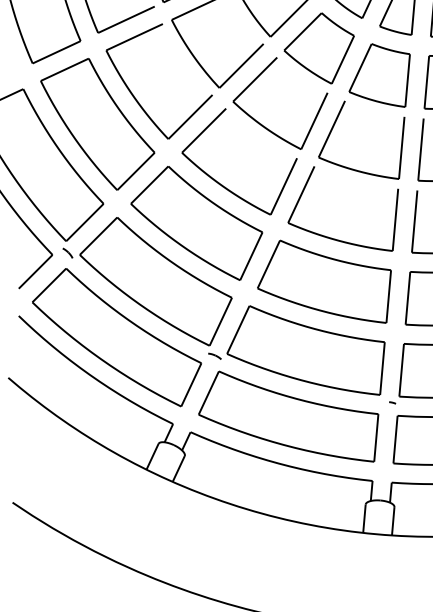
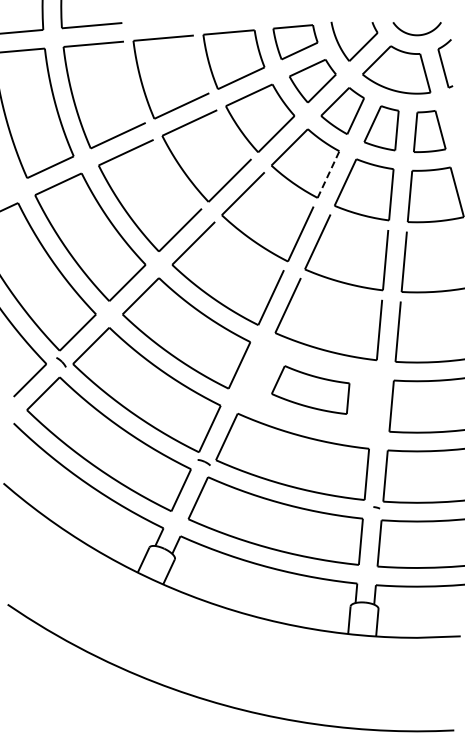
line: (342, 59) -> (328, 174), solid -> dashed
part: (324, 281) -> (310, 389), size x0.6

